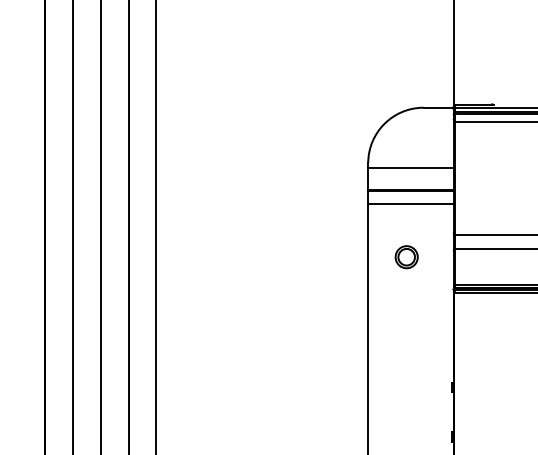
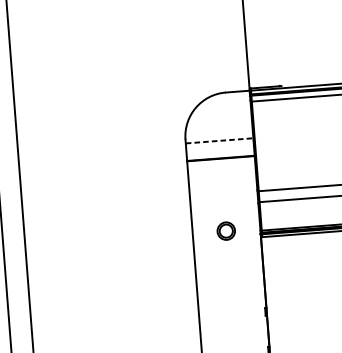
line: (410, 167) -> (219, 140), solid -> dashed
line: (410, 204) -> (221, 169), removed
part: (406, 257) -> (226, 231), moved

